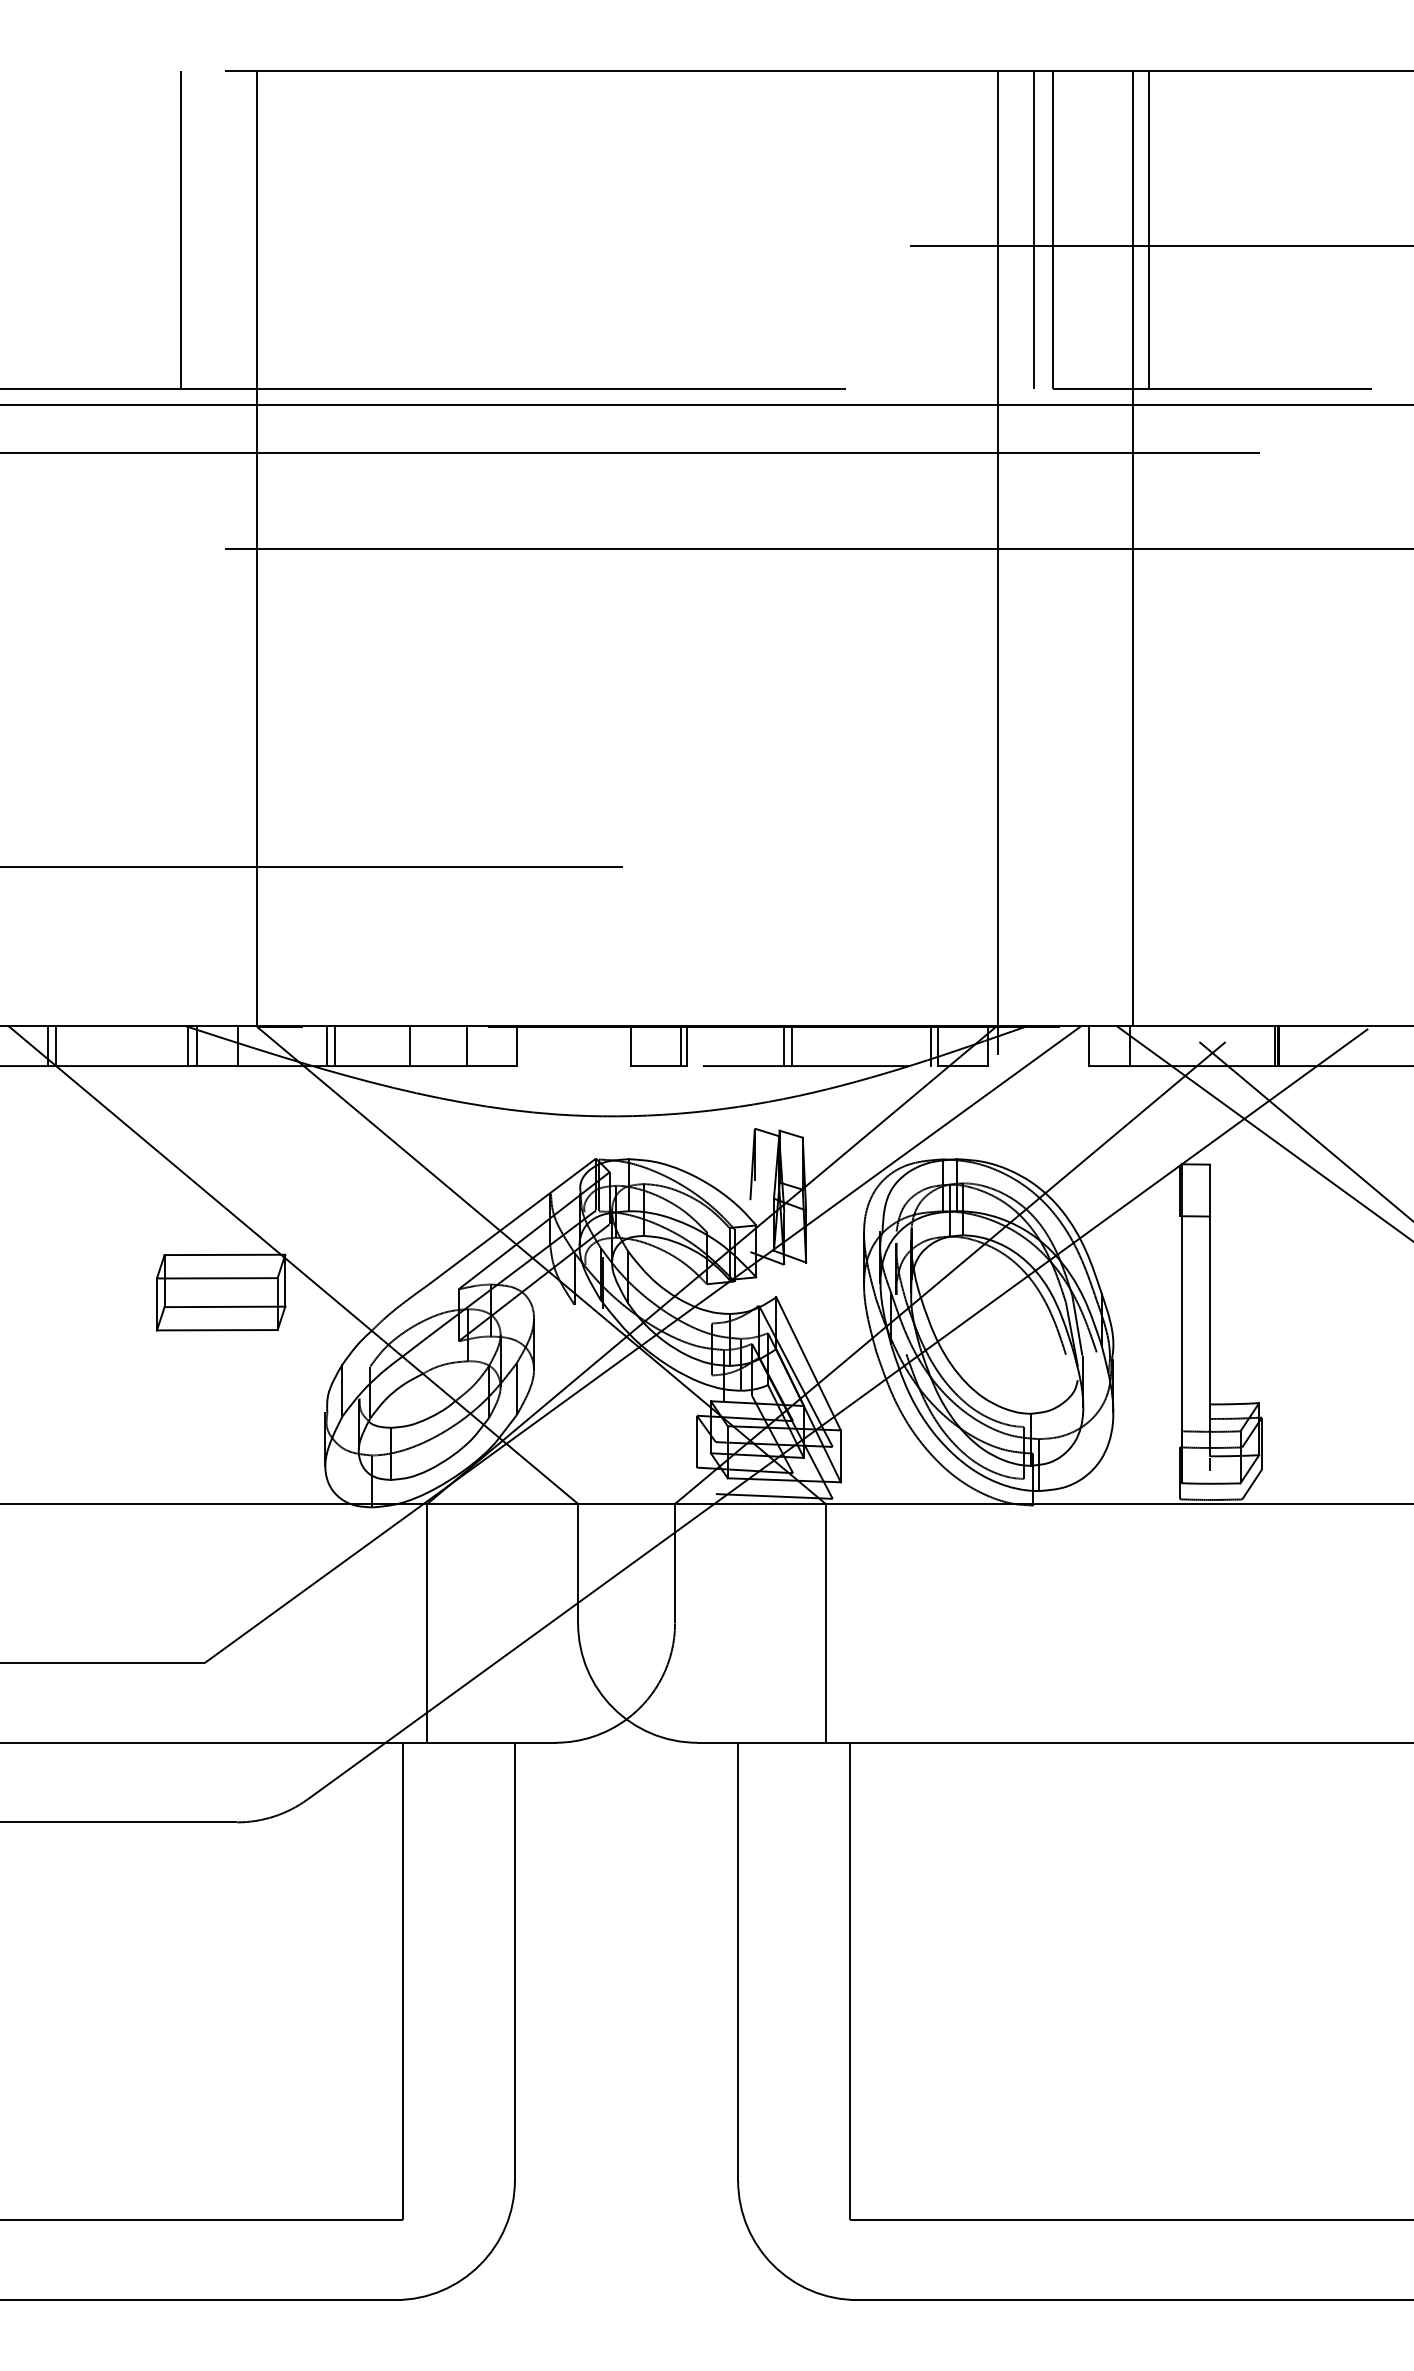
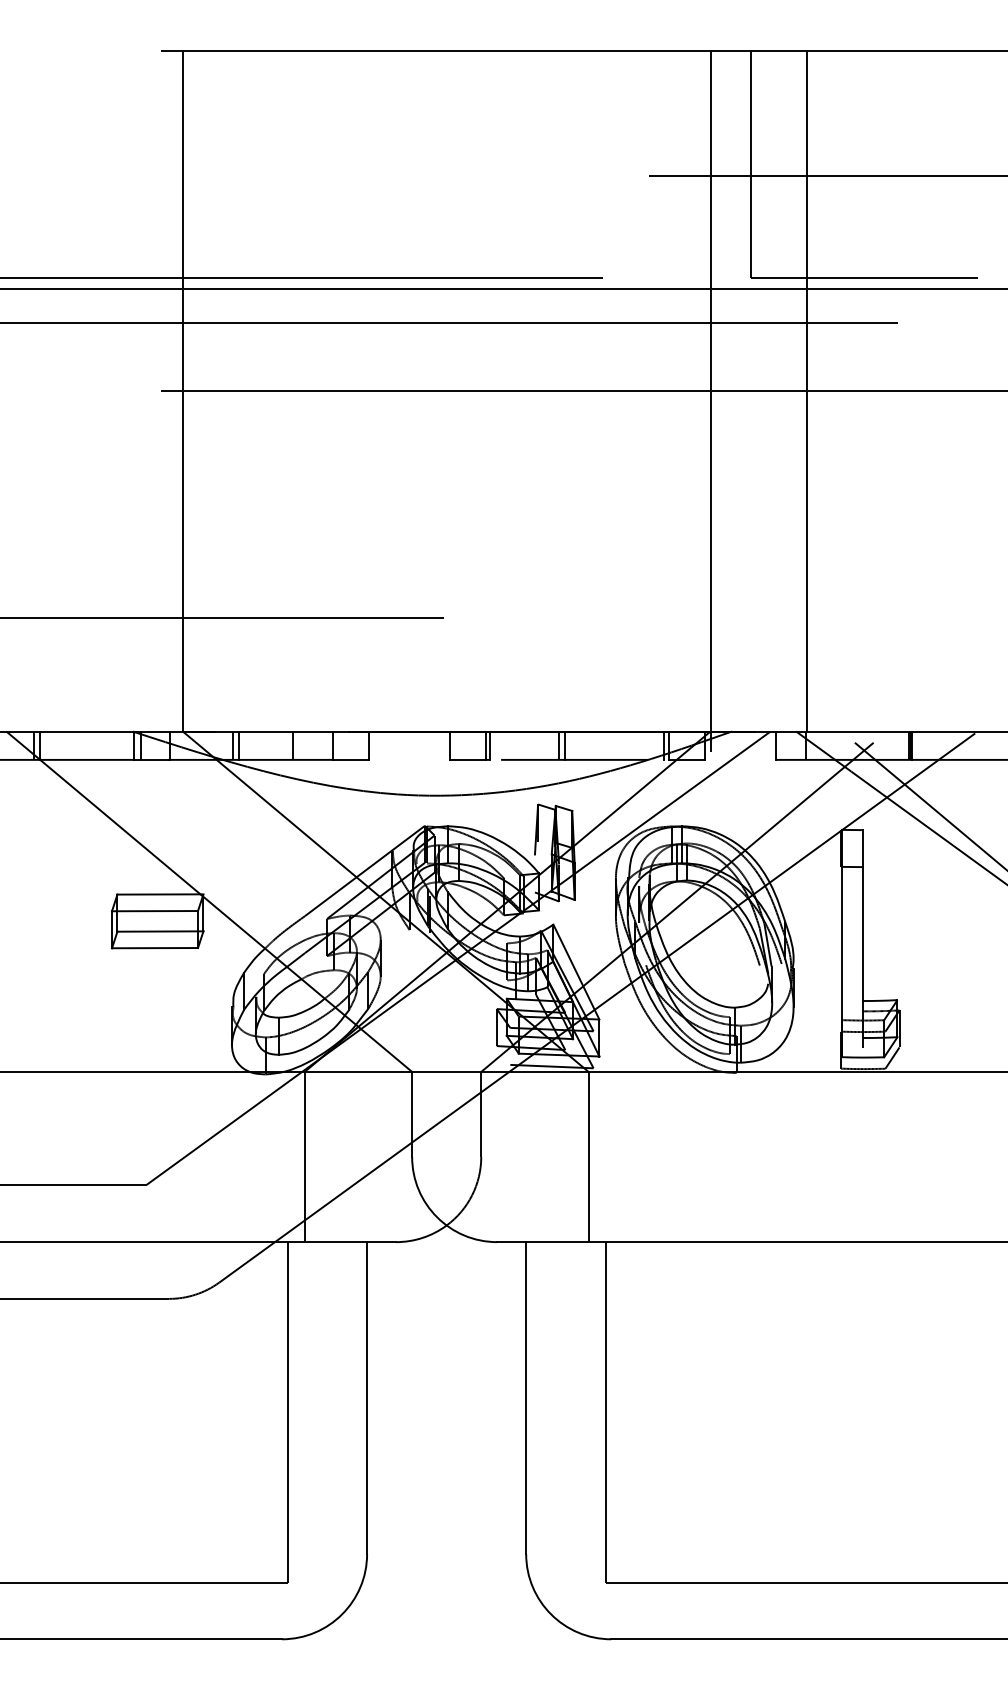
line: (180, 229) -> (128, 163), removed
line: (1034, 229) -> (737, 163), removed
line: (1148, 229) -> (818, 163), removed

